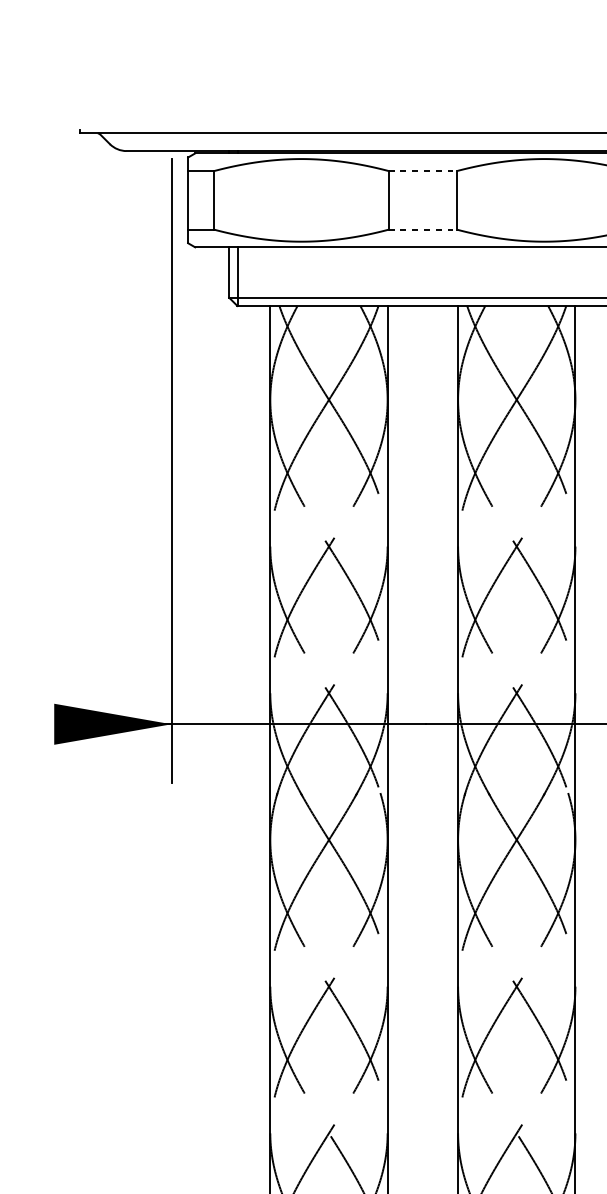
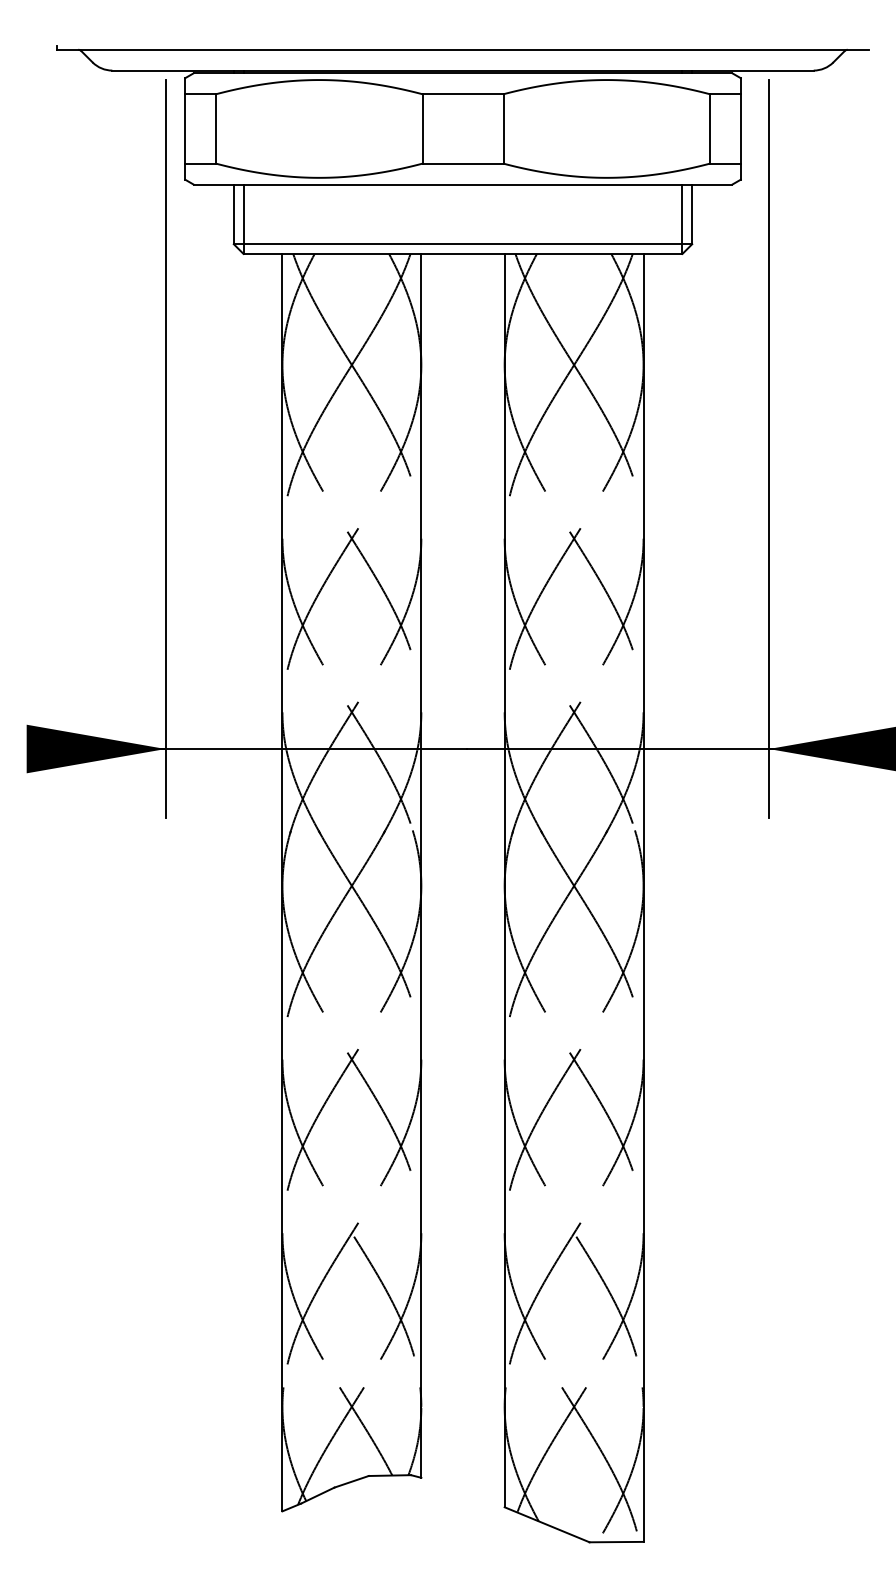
line: (423, 171) -> (463, 94), dashed -> solid
line: (423, 229) -> (463, 163), dashed -> solid

